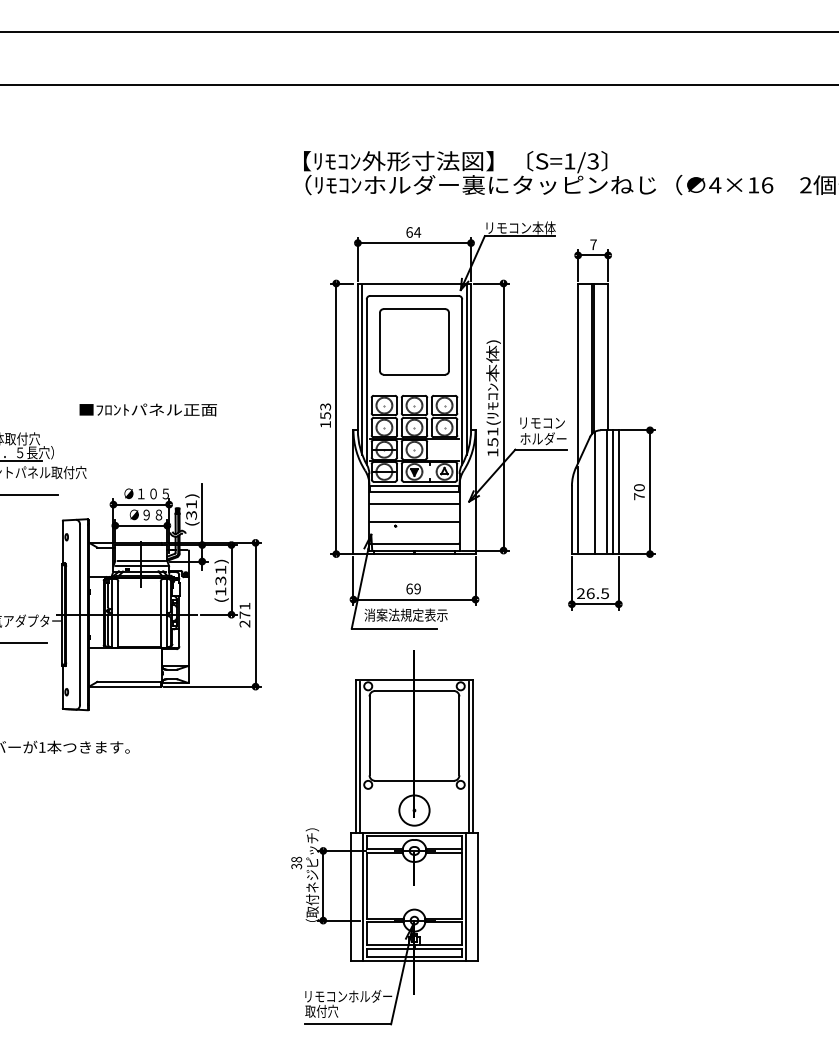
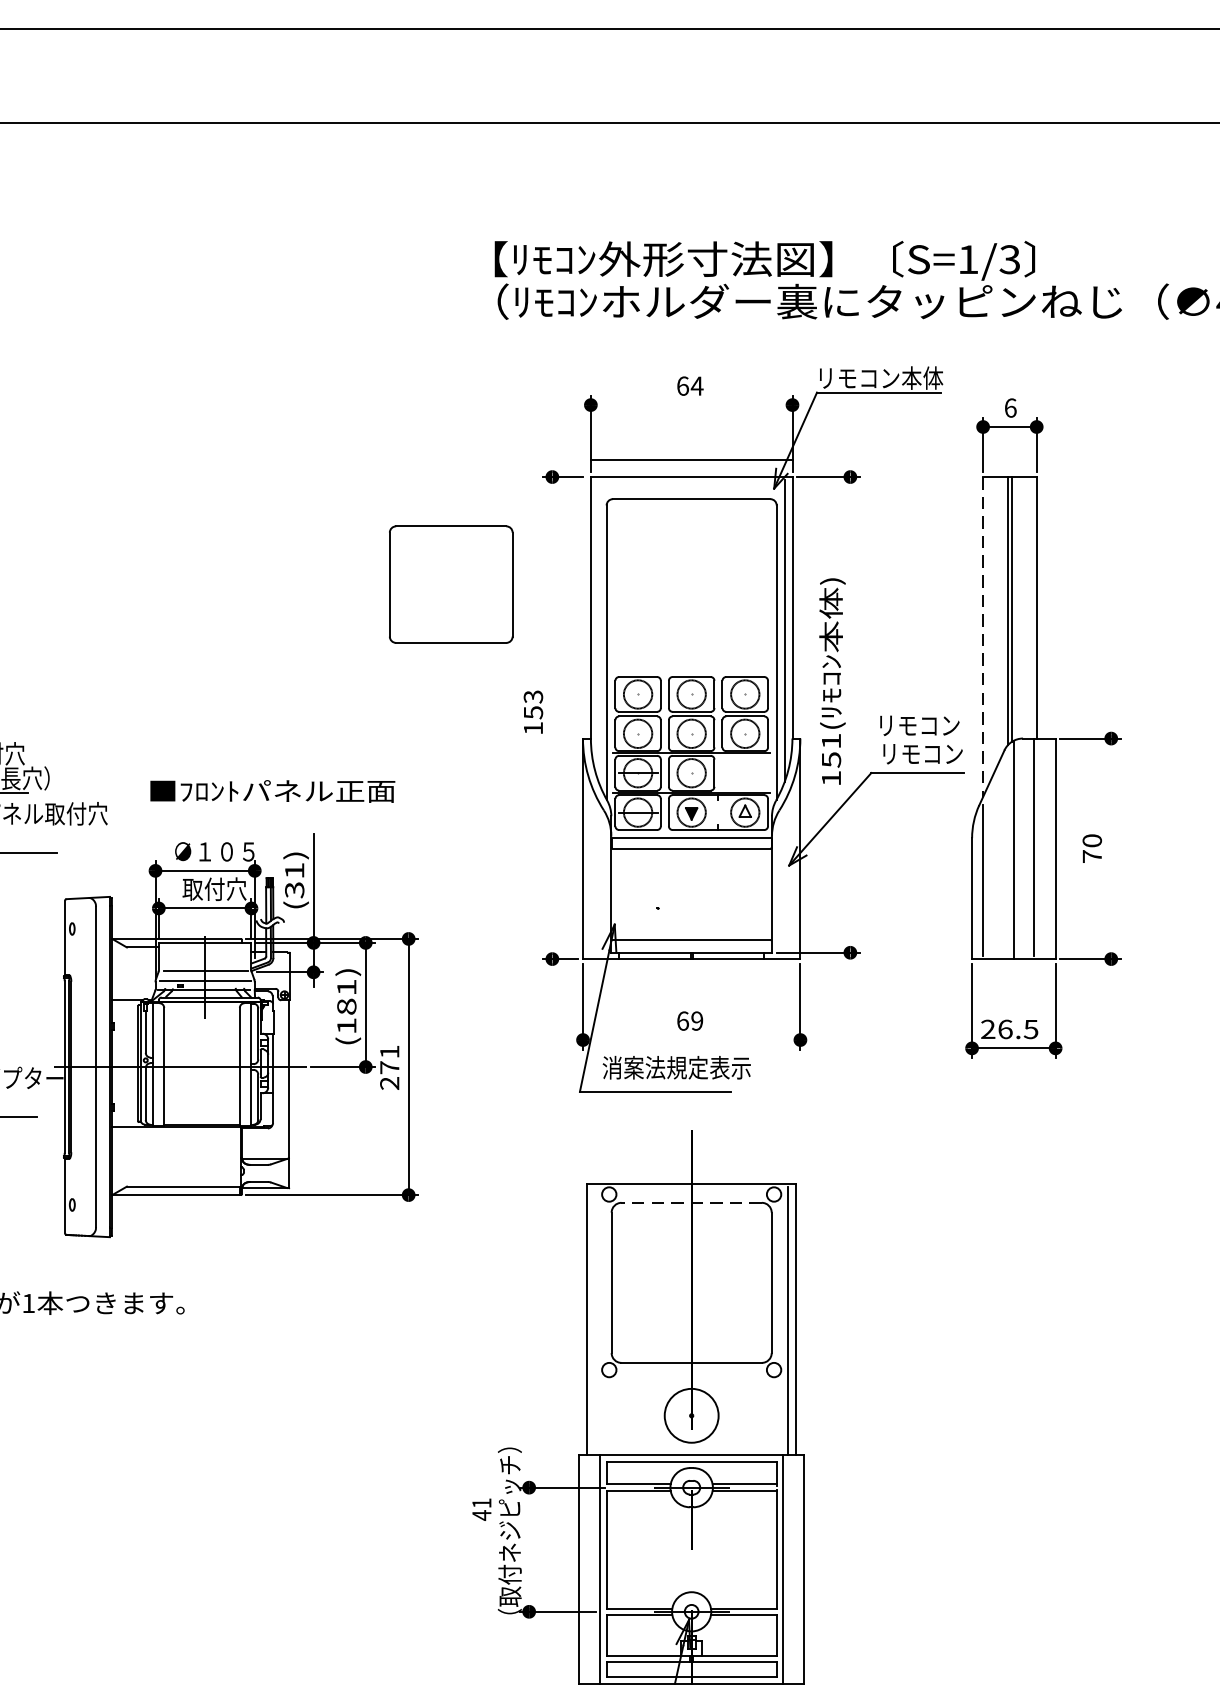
line: (414, 243) -> (691, 461), moved
text: (593, 244) -> (1010, 407), 7 -> 6
part: (414, 341) -> (451, 583), moved
line: (362, 369) -> (599, 630), removed
line: (578, 373) -> (983, 637), solid -> dashed
text: (147, 409) -> (271, 790), moved
line: (503, 416) -> (850, 713), removed
line: (336, 418) -> (552, 717), removed
text: (543, 438) -> (921, 753), ホルダー -> リモコン
line: (612, 492) -> (1044, 849), removed
line: (650, 492) -> (1112, 849), removed
line: (414, 504) -> (691, 870), removed
text: (146, 514) -> (214, 888), ∅９８ -> 取付穴
line: (414, 521) -> (691, 900), removed
text: (220, 580) -> (346, 1006), (131) -> (181)
line: (414, 599) -> (691, 1039), removed
line: (413, 690) -> (689, 1201), solid -> dashed
line: (360, 757) -> (595, 1321), removed
text: (296, 862) -> (481, 1508), 38 -> 41
line: (323, 885) -> (529, 1549), removed

